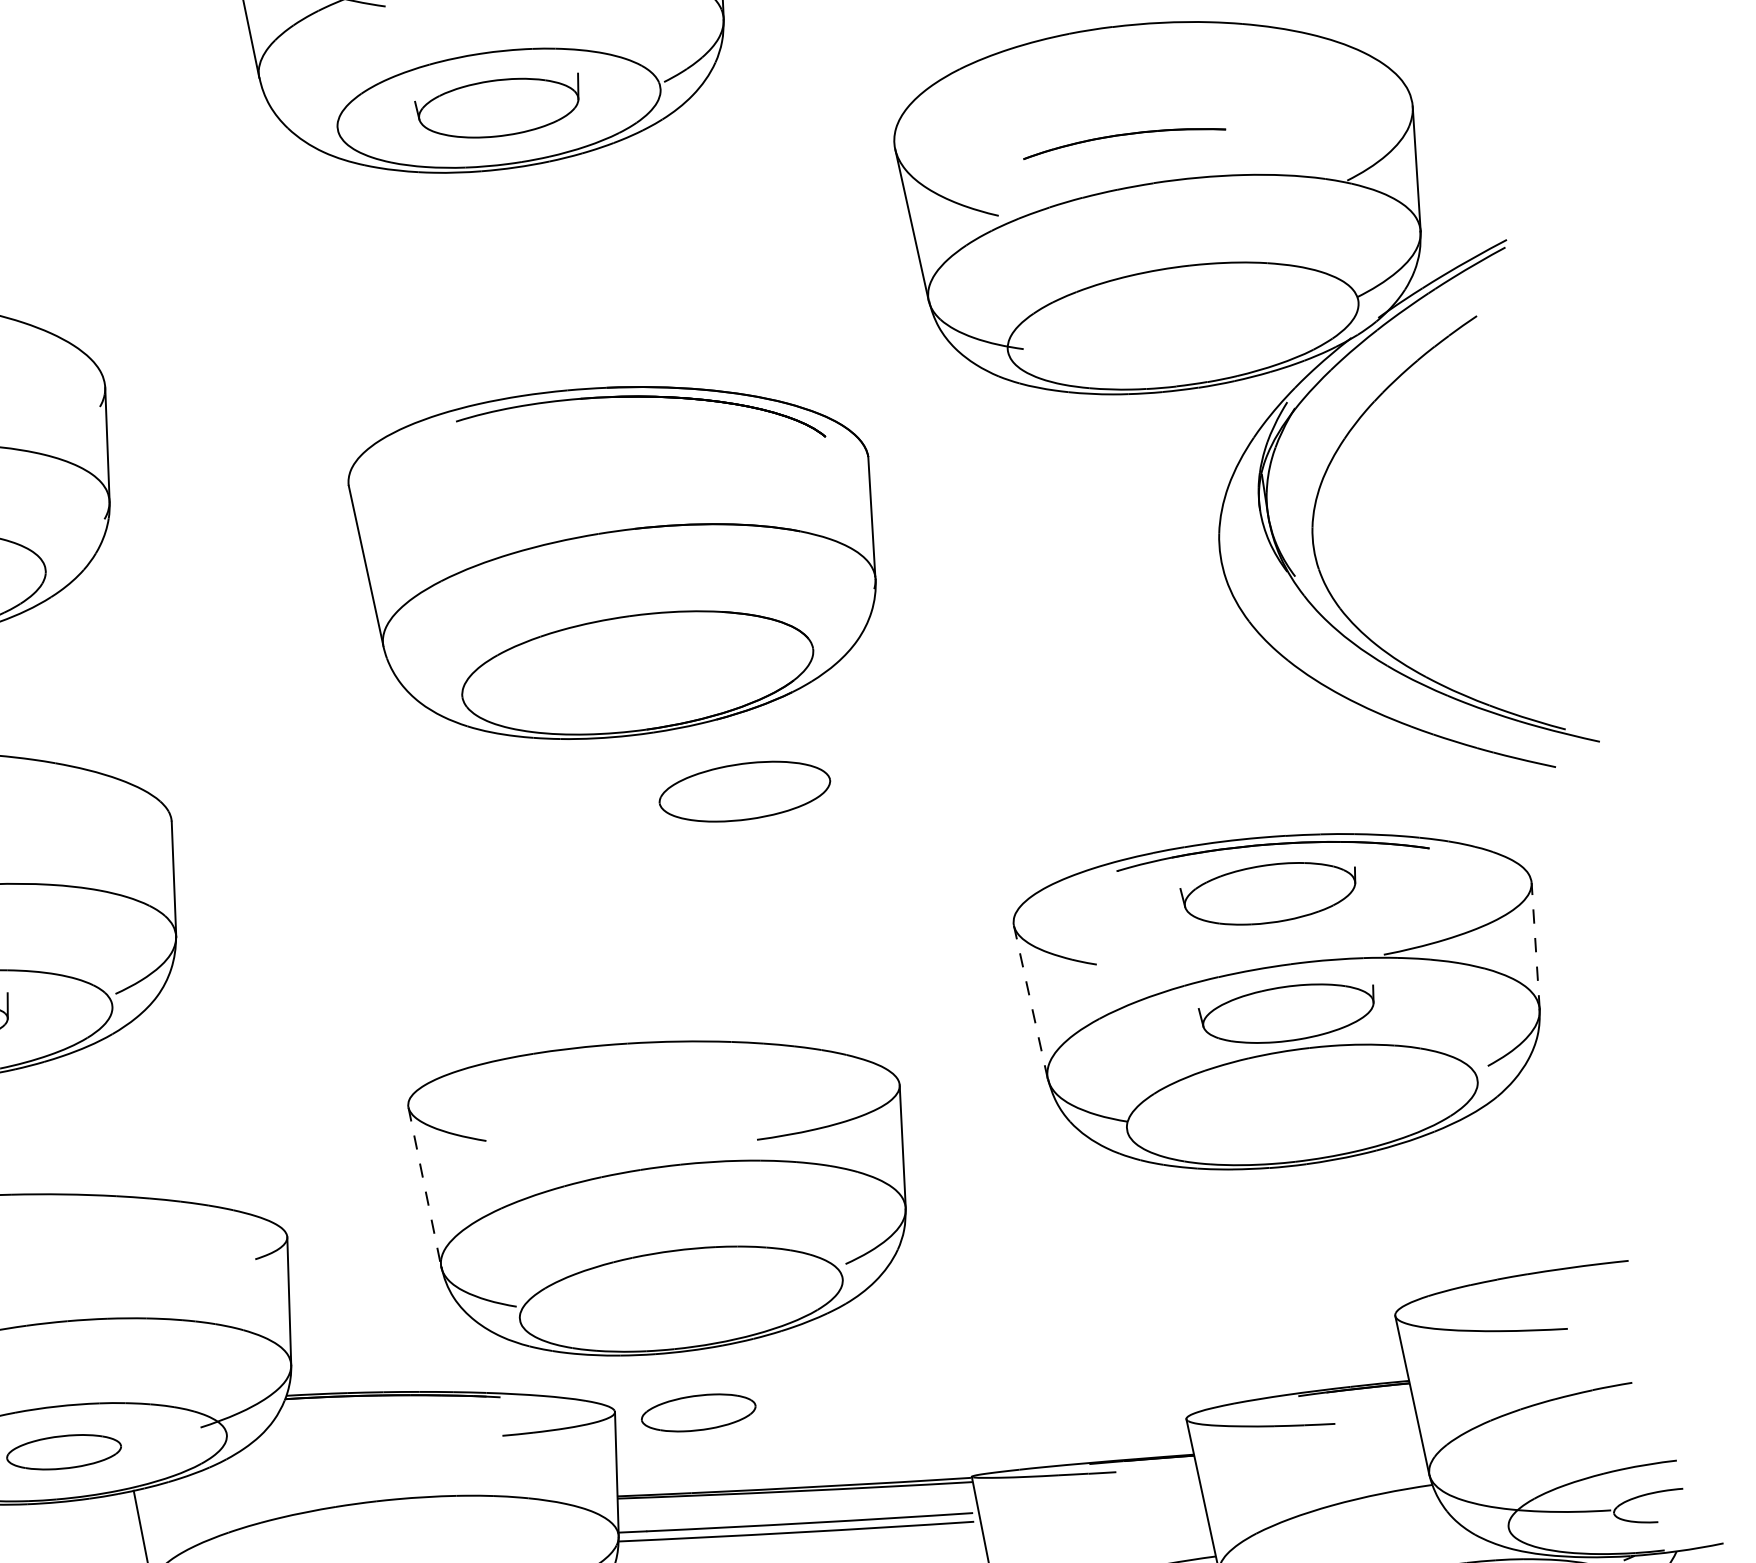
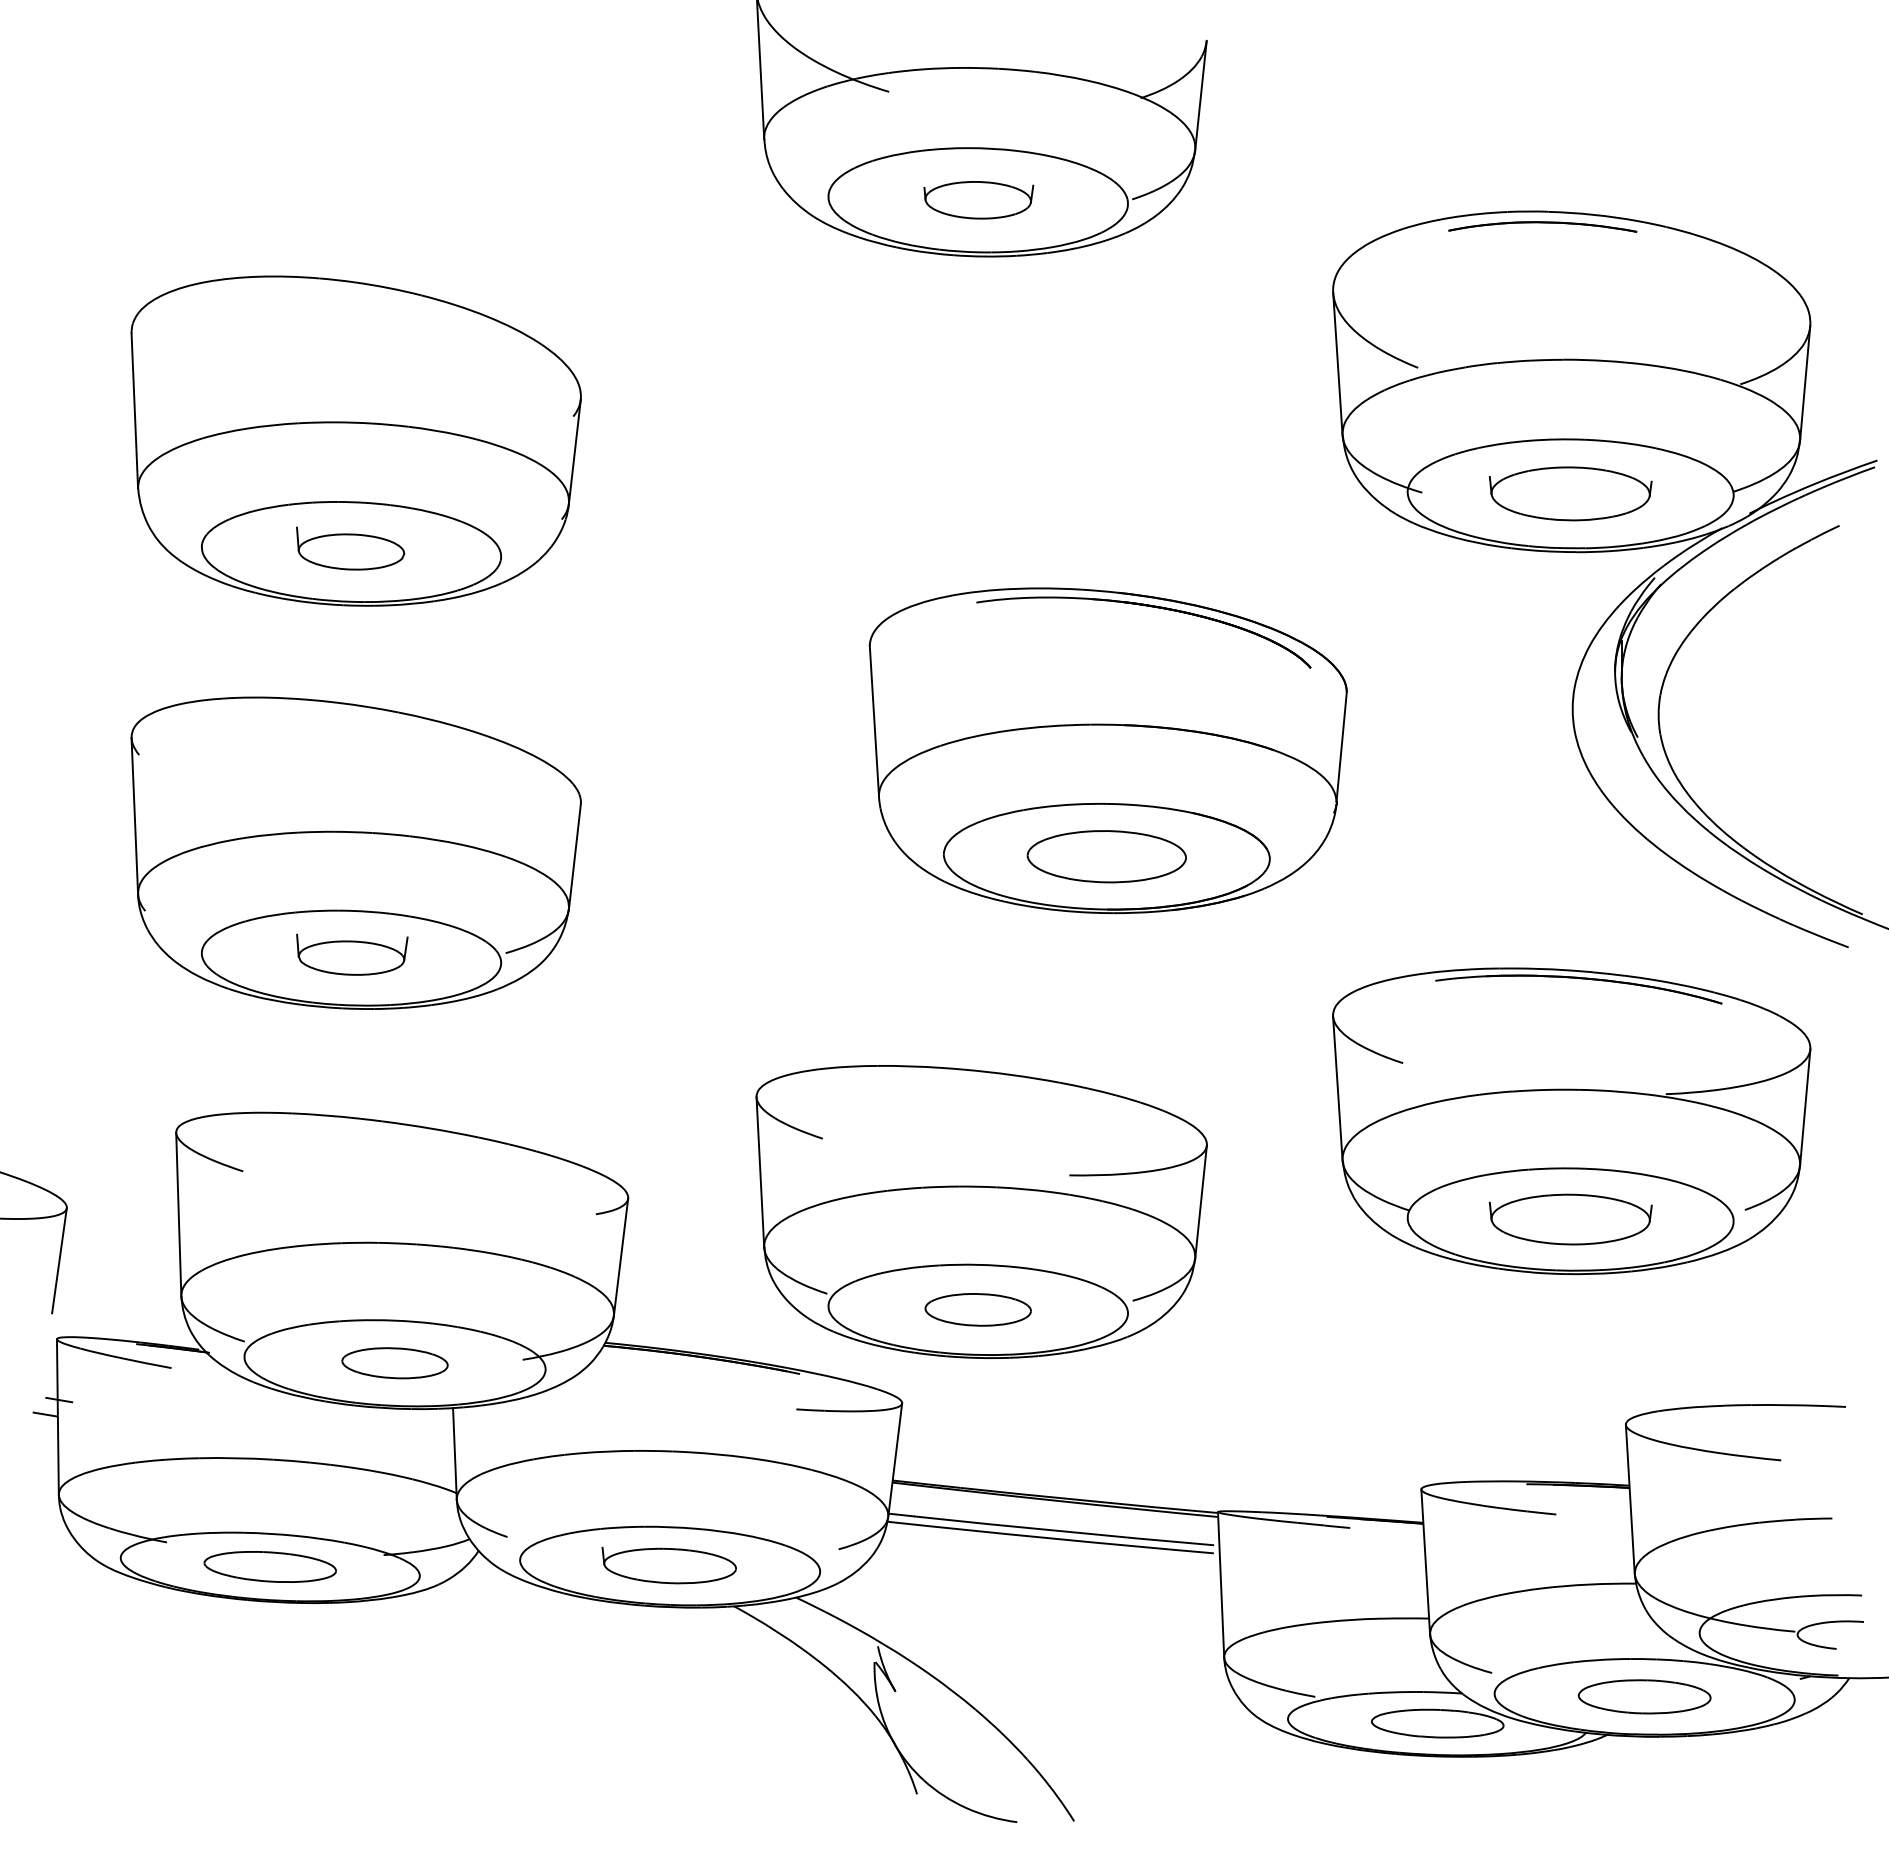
part: (499, 108) -> (978, 200), size x0.71
part: (1123, 139) -> (1542, 226), moved
part: (621, 558) -> (1107, 750), moved
part: (1269, 893) -> (1570, 493), moved
line: (1535, 946) -> (1805, 1107), dashed -> solid
line: (1030, 1001) -> (1337, 1087), dashed -> solid
part: (1288, 1013) -> (1570, 1219), moved
line: (425, 1187) -> (760, 1172), dashed -> solid
part: (697, 1412) -> (977, 1309), moved

